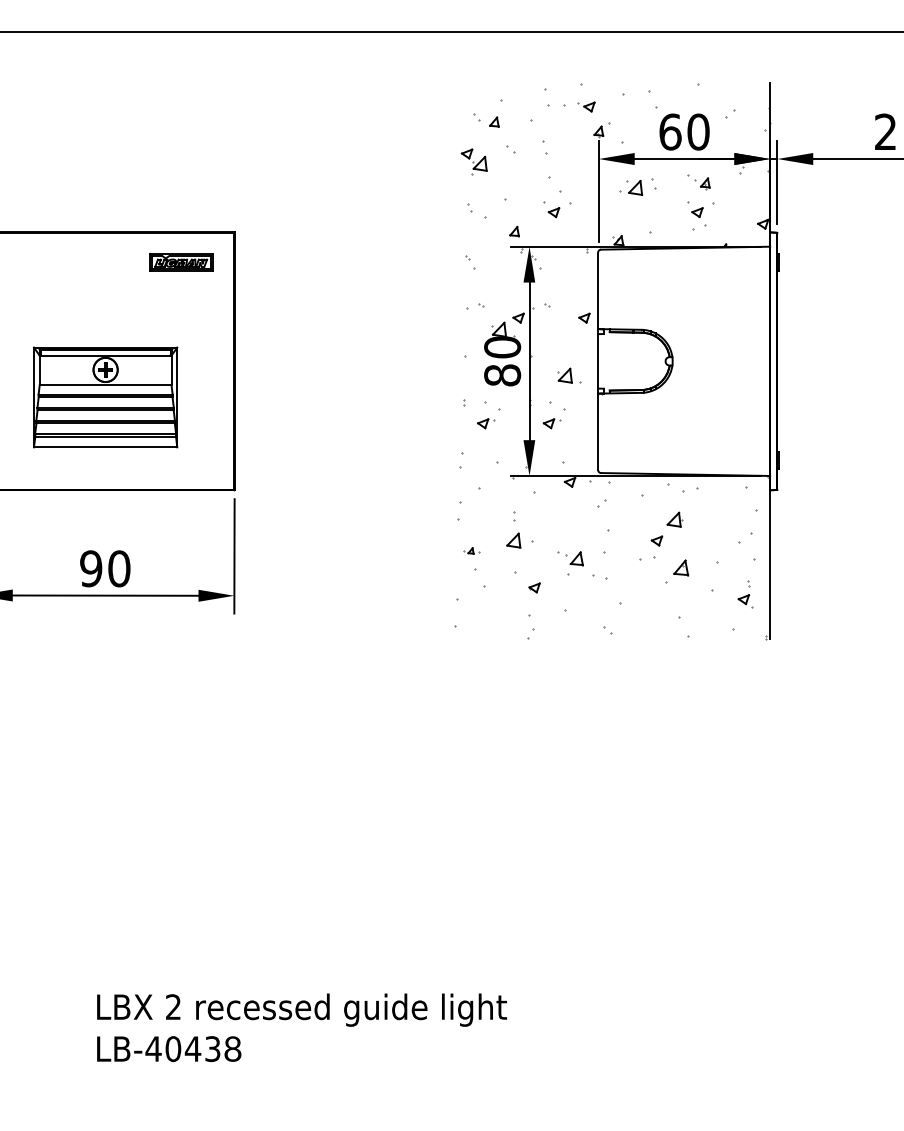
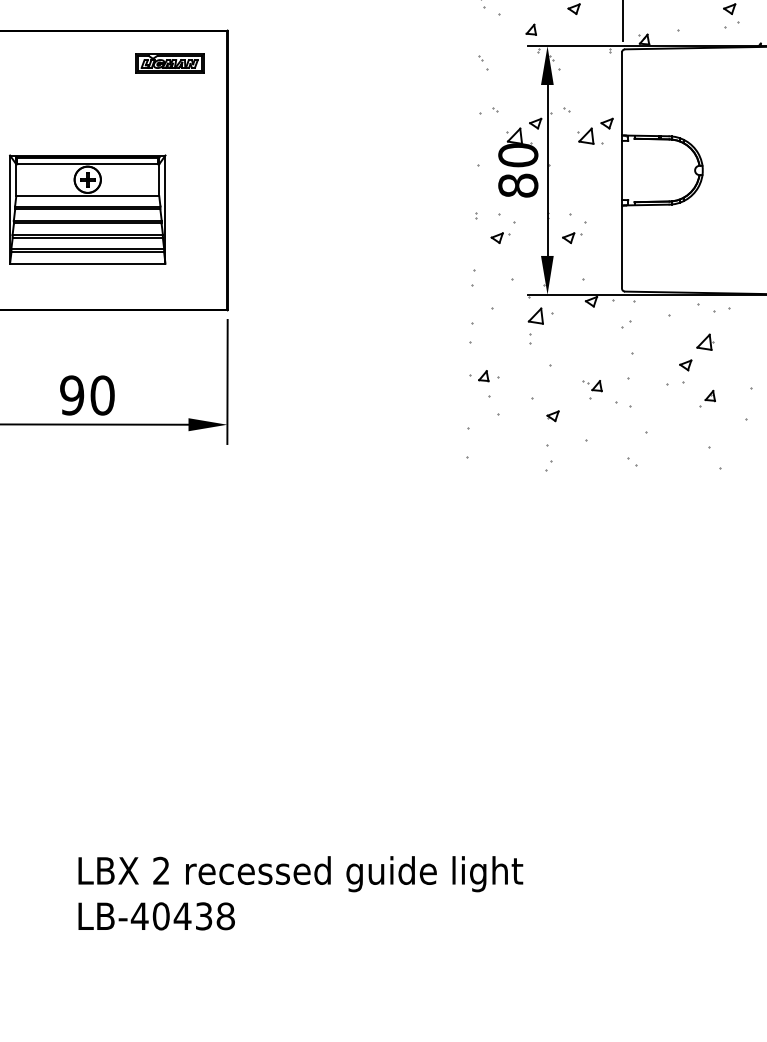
part: (569, 375) -> (590, 135), moved
part: (513, 540) -> (535, 315), moved
part: (471, 550) -> (484, 375), size x1.67
part: (570, 563) -> (591, 389), size x0.71
part: (676, 571) -> (706, 398), size x0.62

